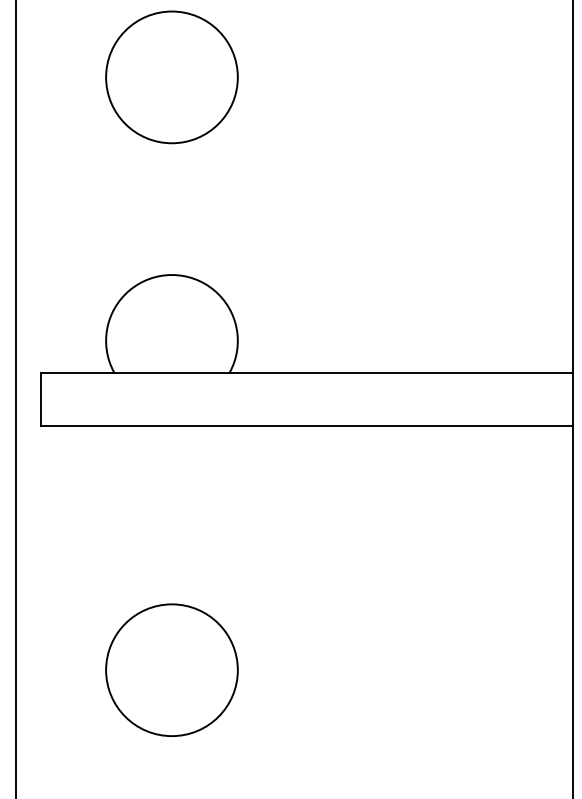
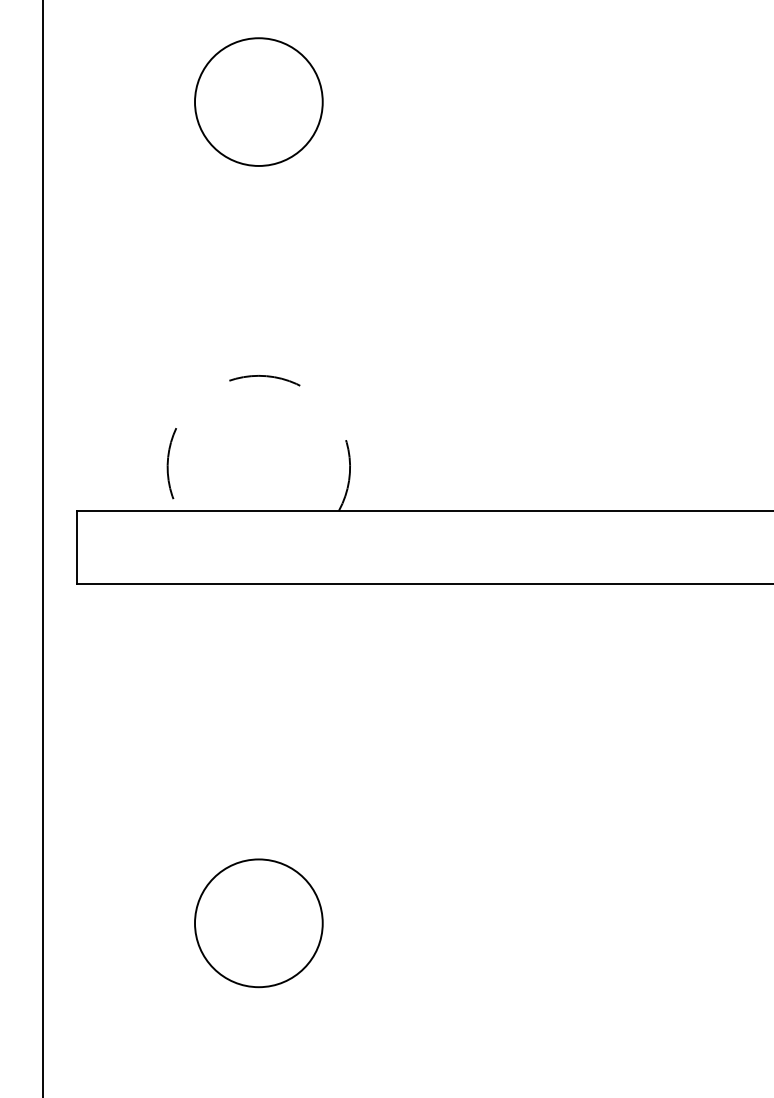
circle: (171, 77) -> (258, 102), size x0.7
arc: (171, 275) -> (258, 376), solid -> dashed
circle: (171, 670) -> (258, 923), size x0.7

